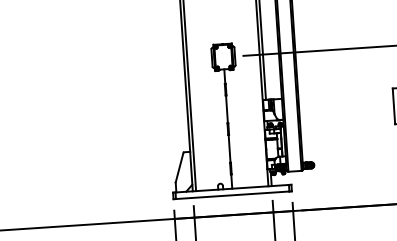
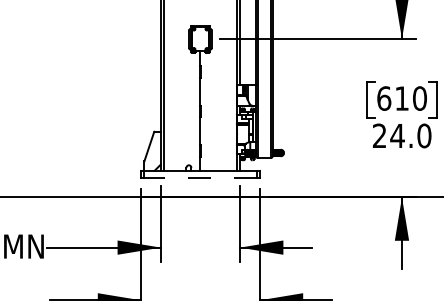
line: (232, 195) -> (200, 177), solid -> dashed

